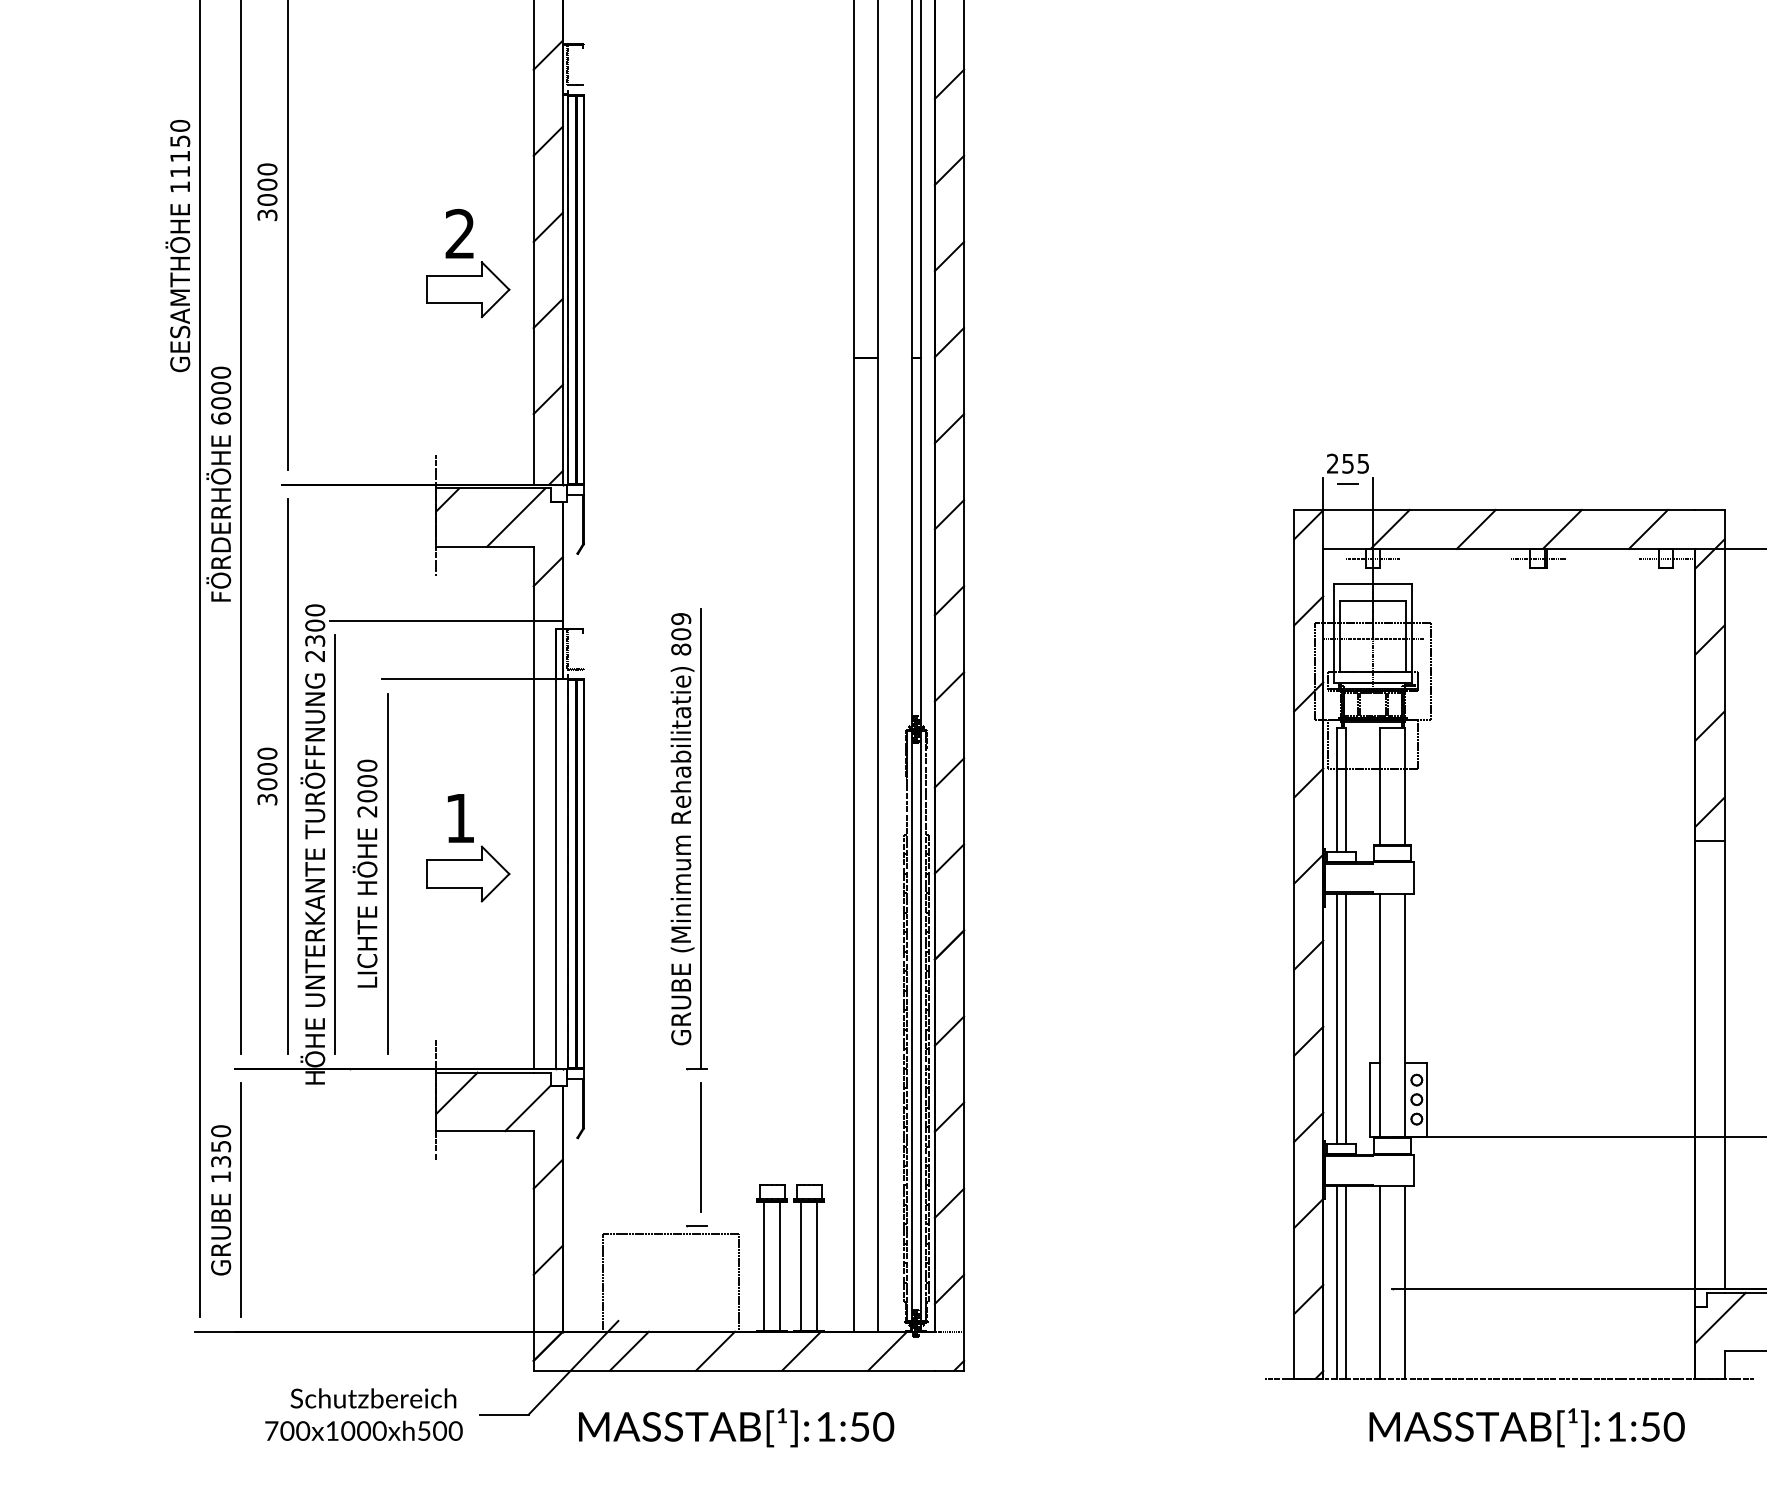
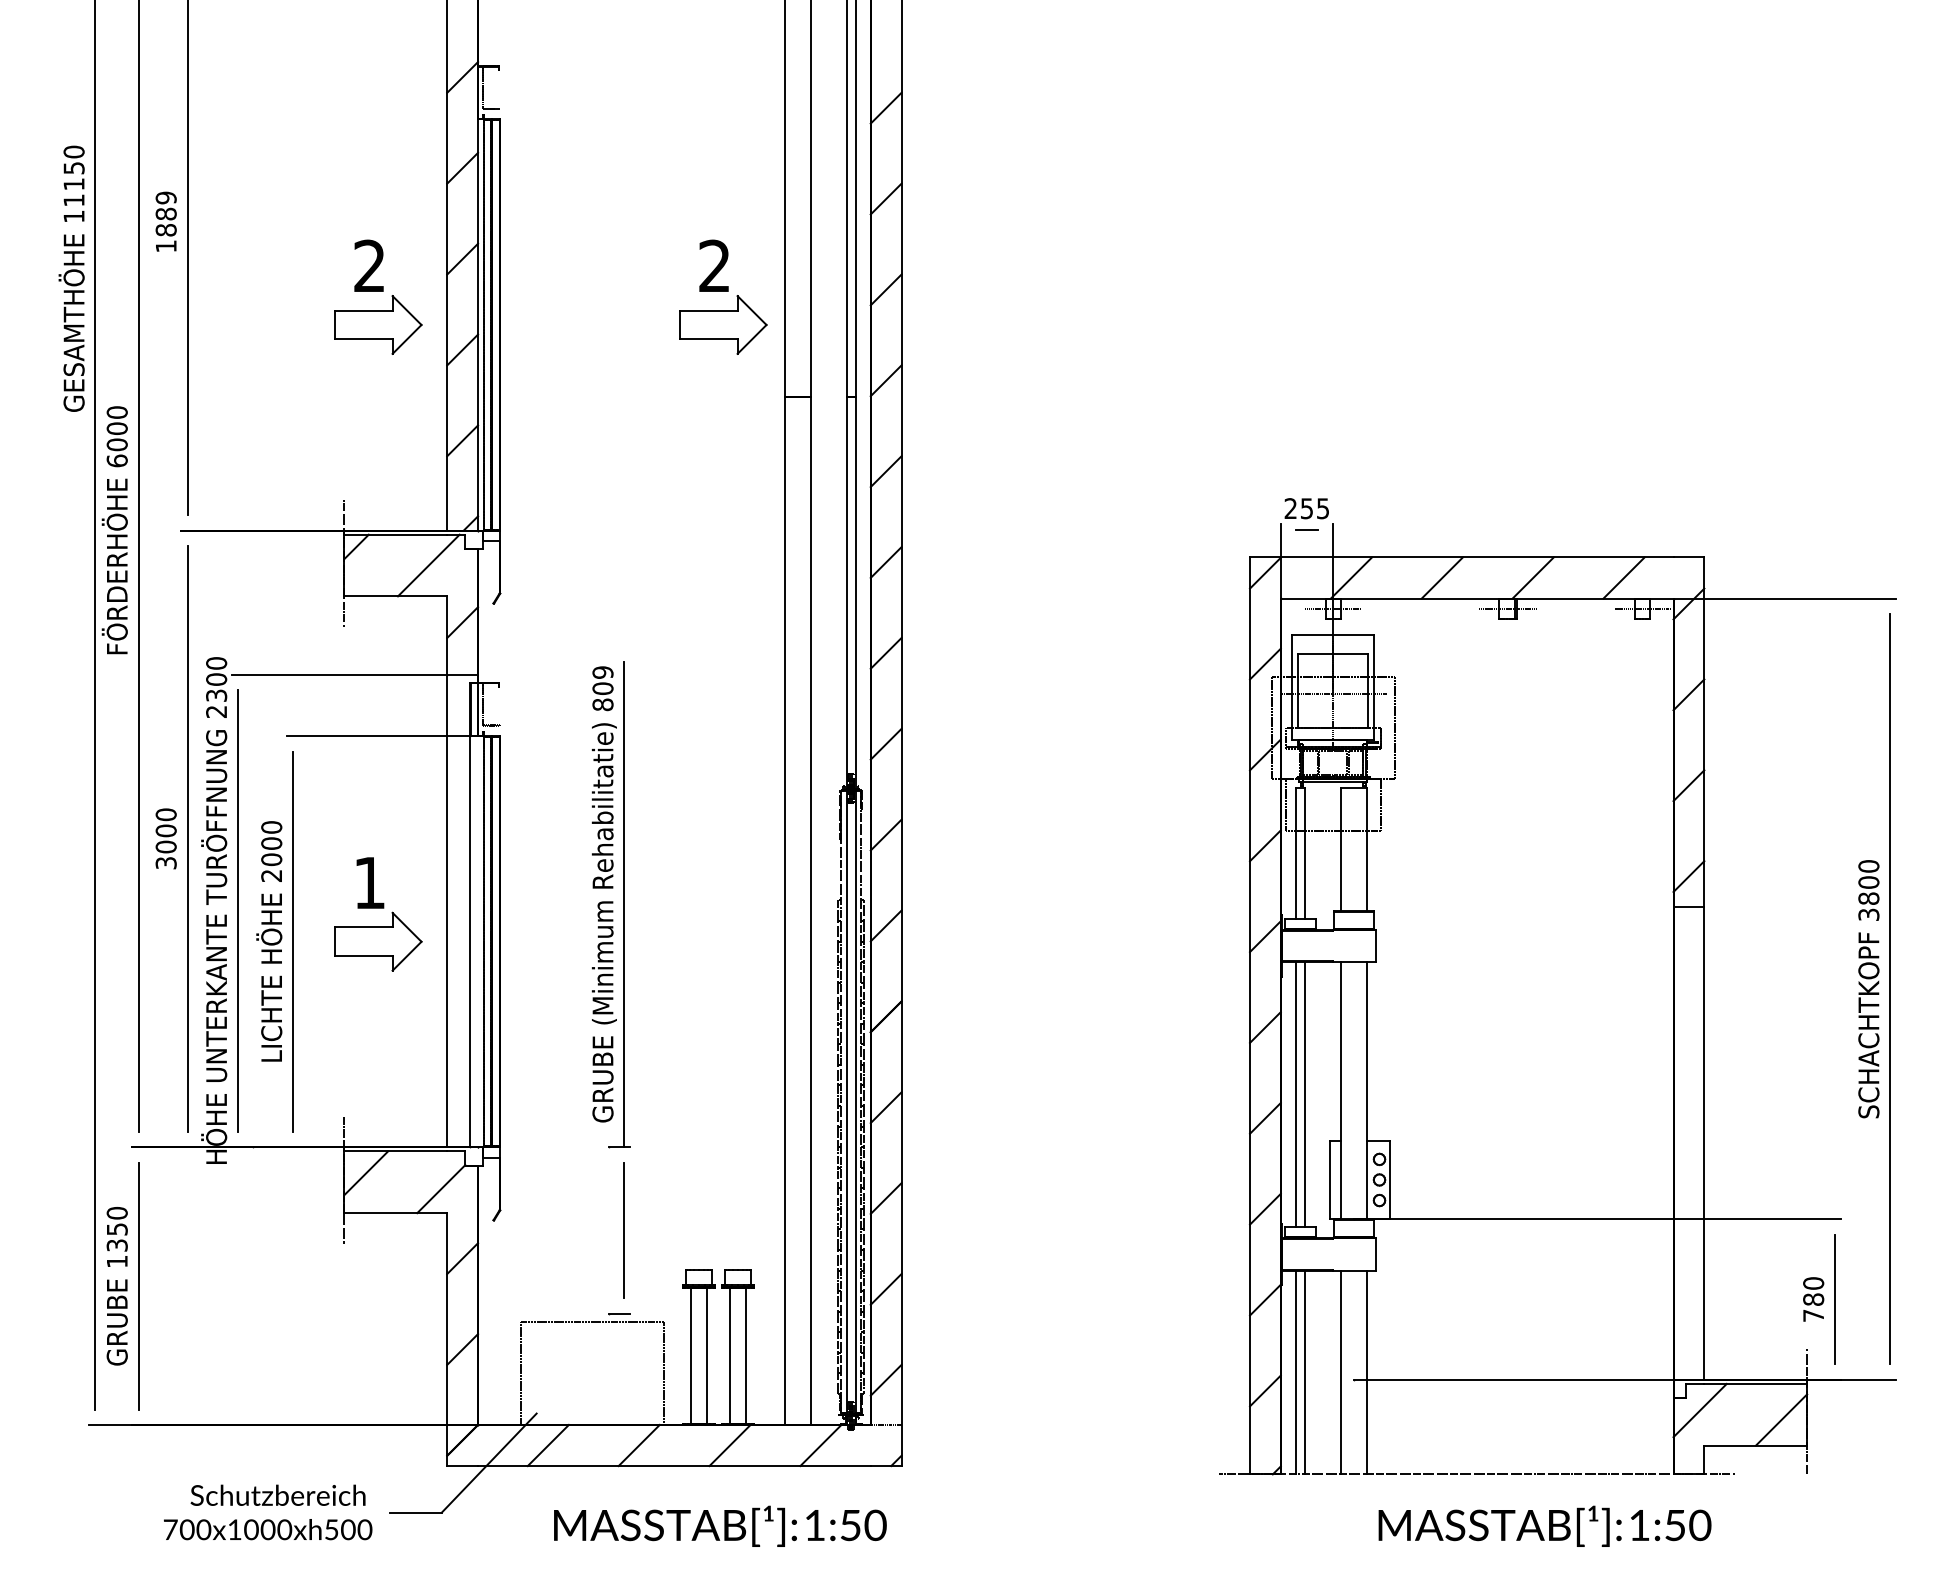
text: (266, 191) -> (165, 221), 3000 -> 1889
part: (795, 262) -> (723, 296), added
text: (736, 1426) -> (720, 1525), moved
text: (1526, 1426) -> (1544, 1525), moved

